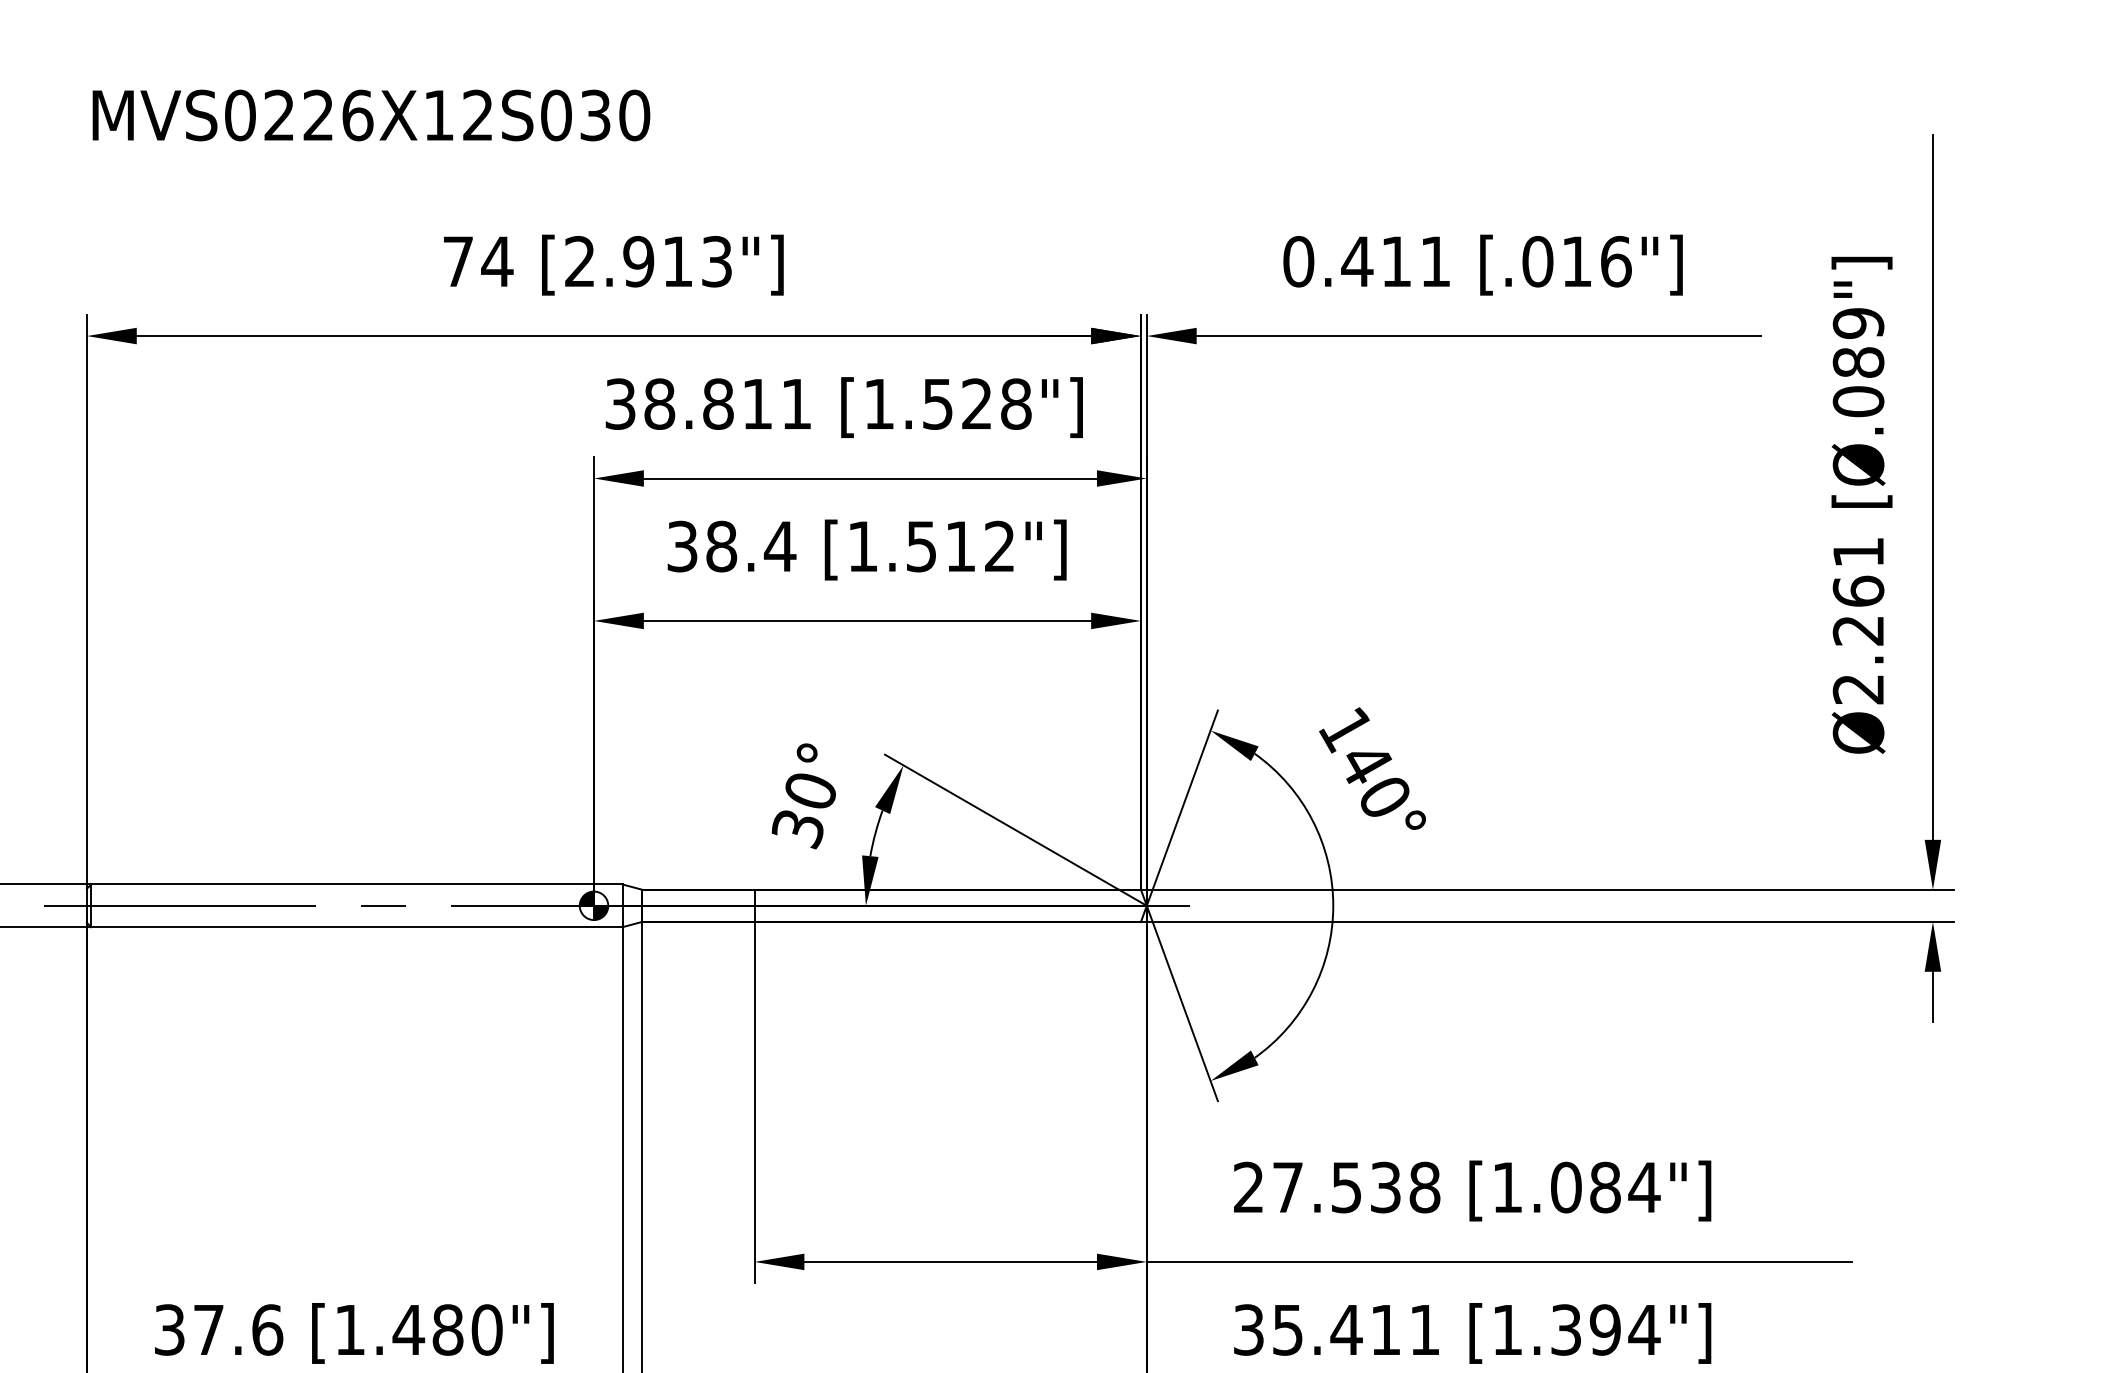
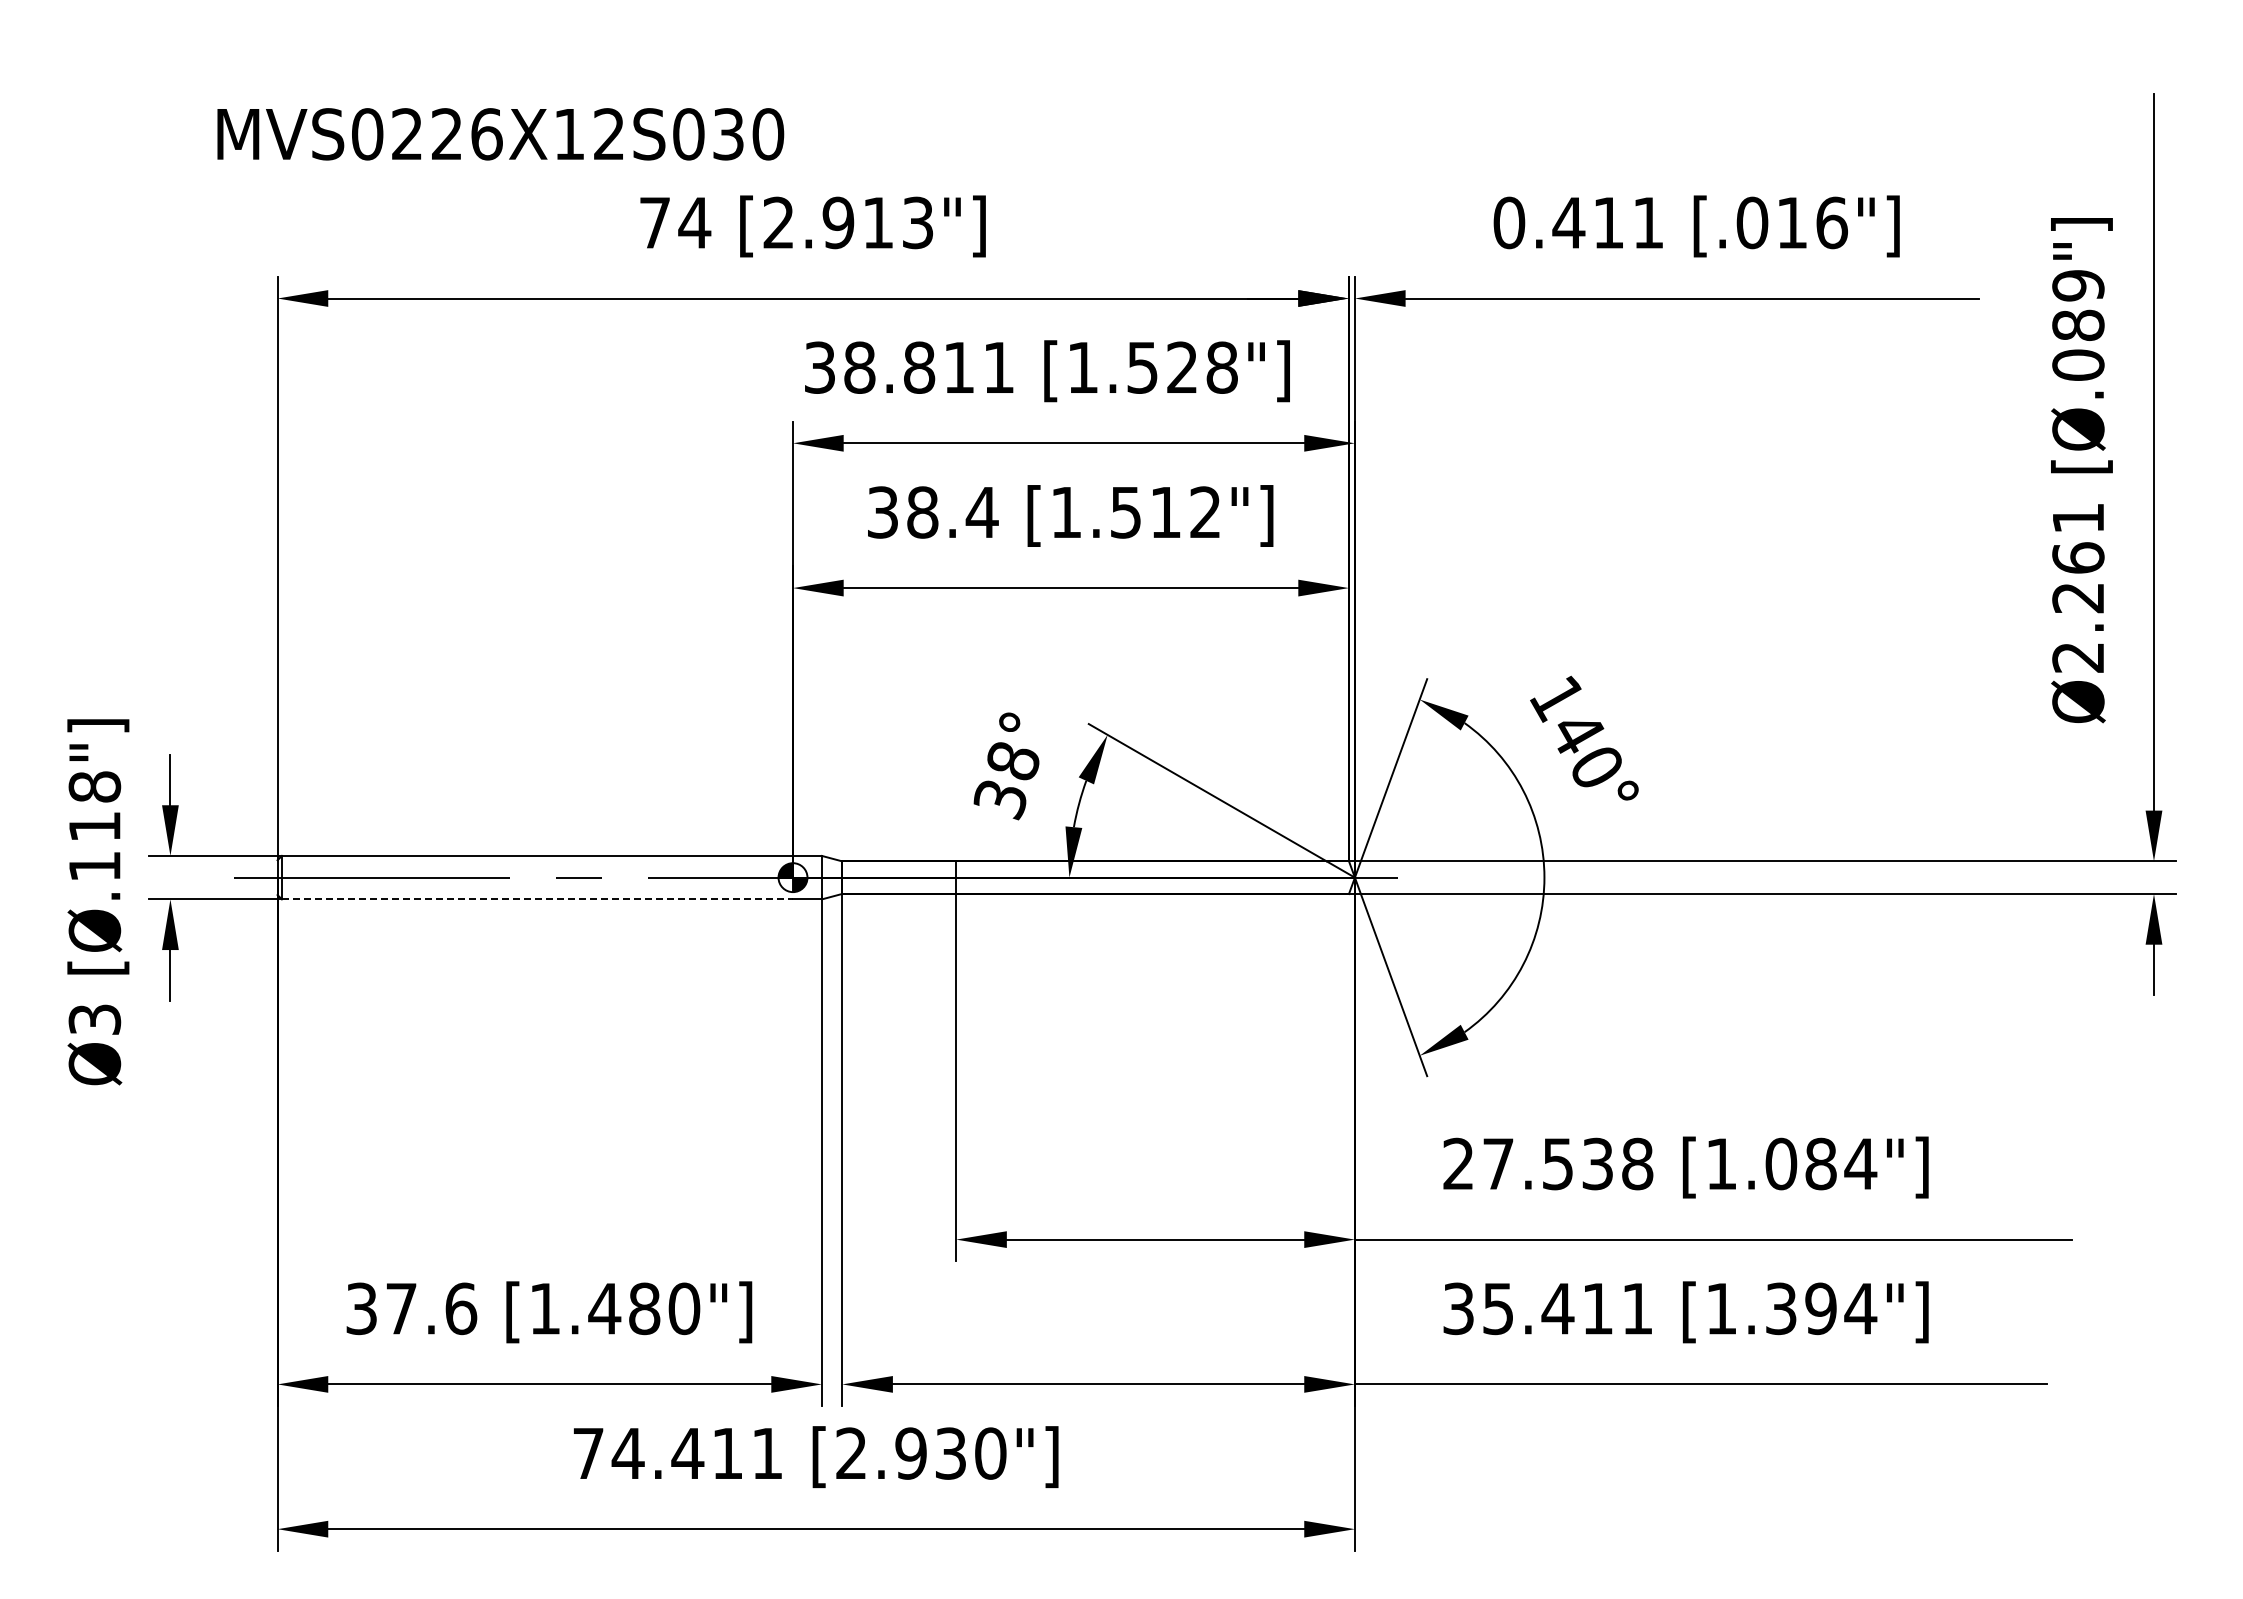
text: (371, 115) -> (500, 134), moved
text: (810, 791) -> (1013, 761), 30° -> 38°
line: (342, 927) -> (537, 899), solid -> dashed

